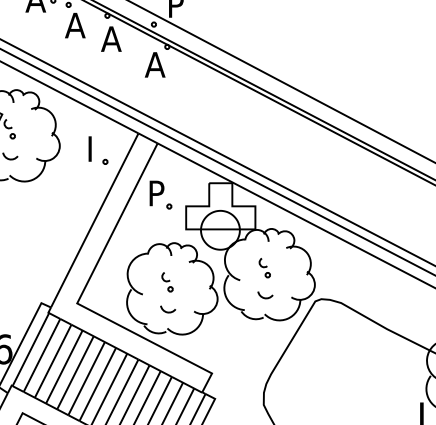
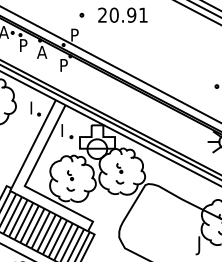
text: (74, 25) -> (23, 45), A -> P
text: (155, 64) -> (64, 65), A -> P
text: (157, 187) -> (65, 127), P -> I

